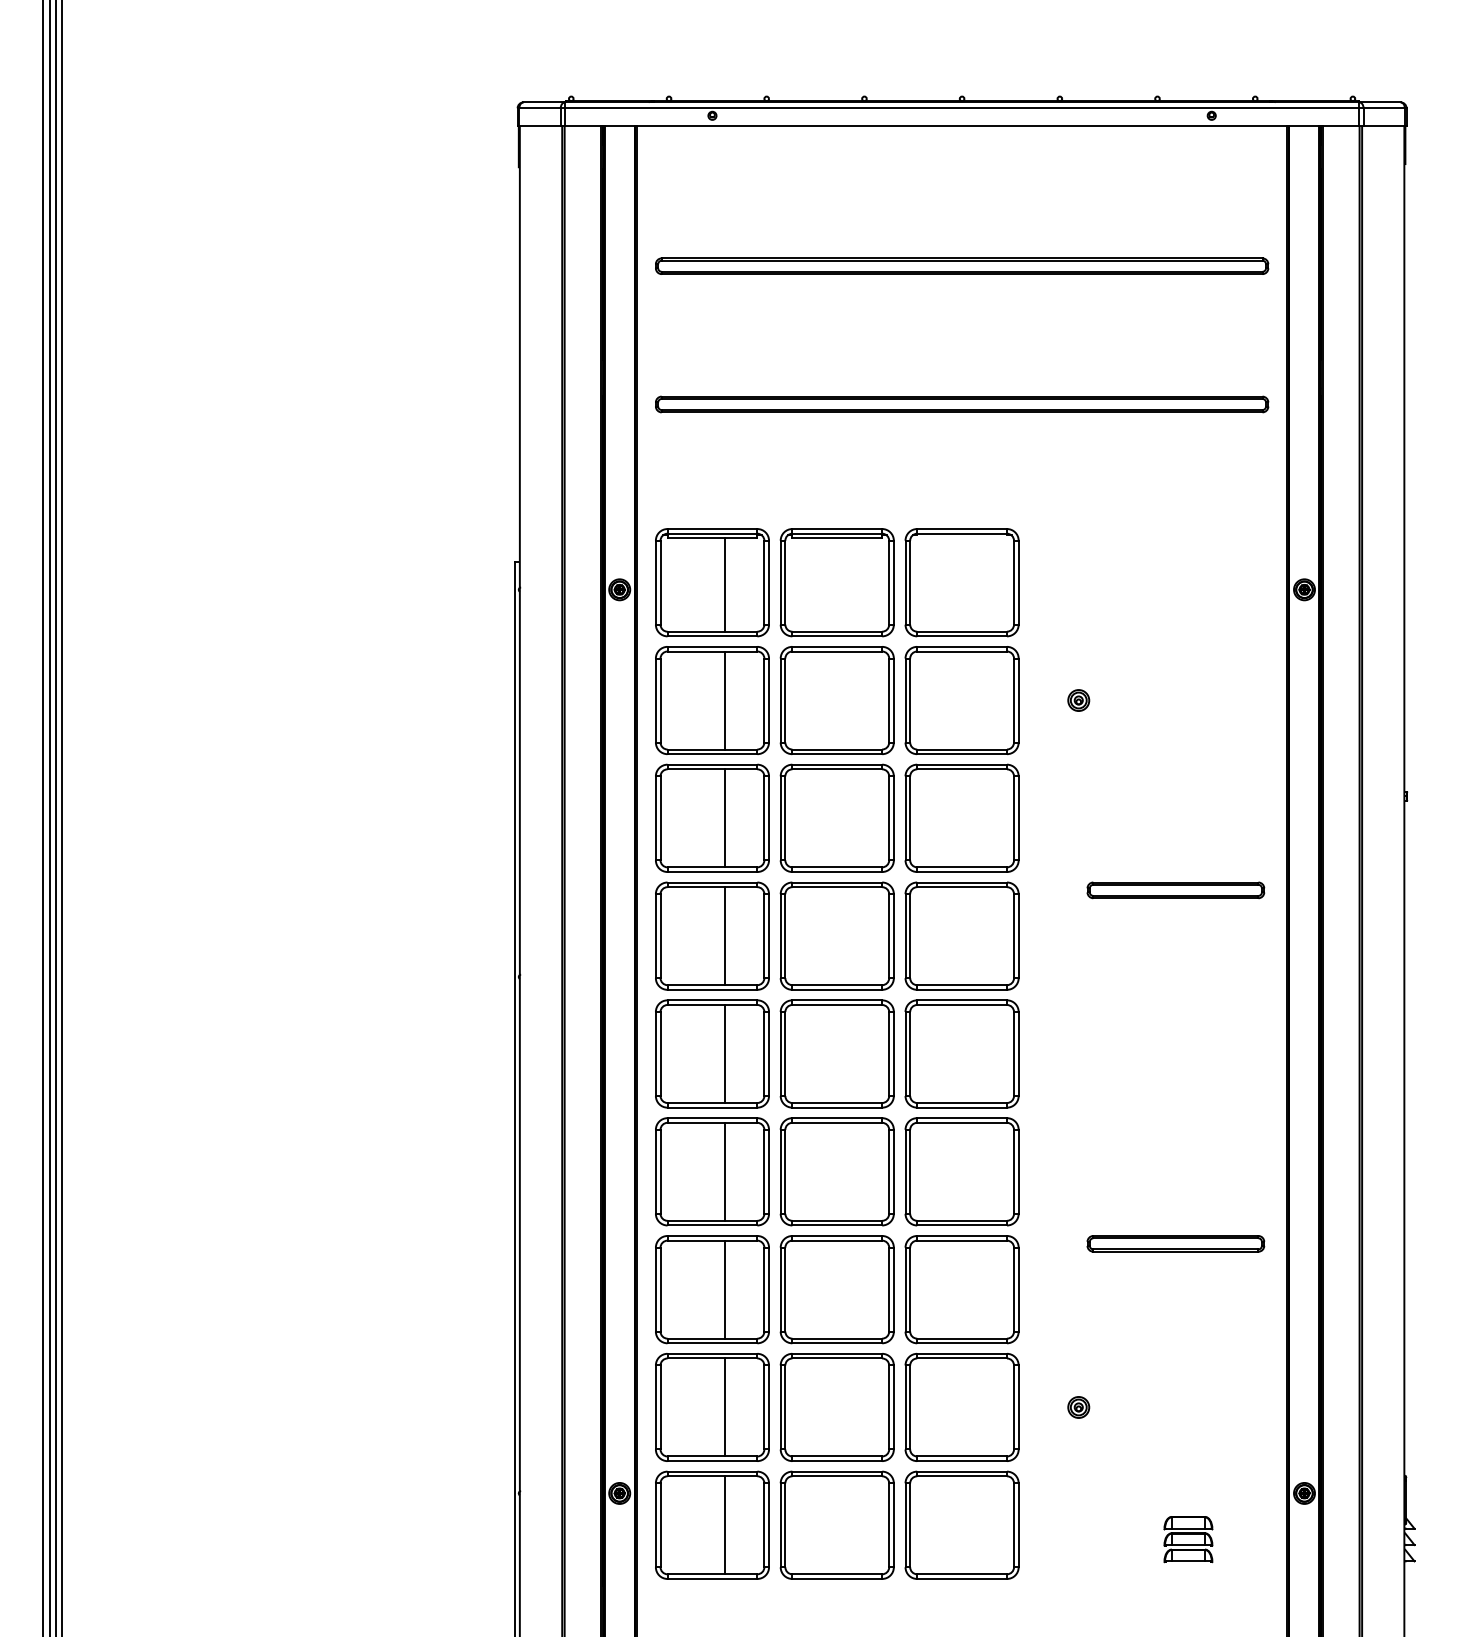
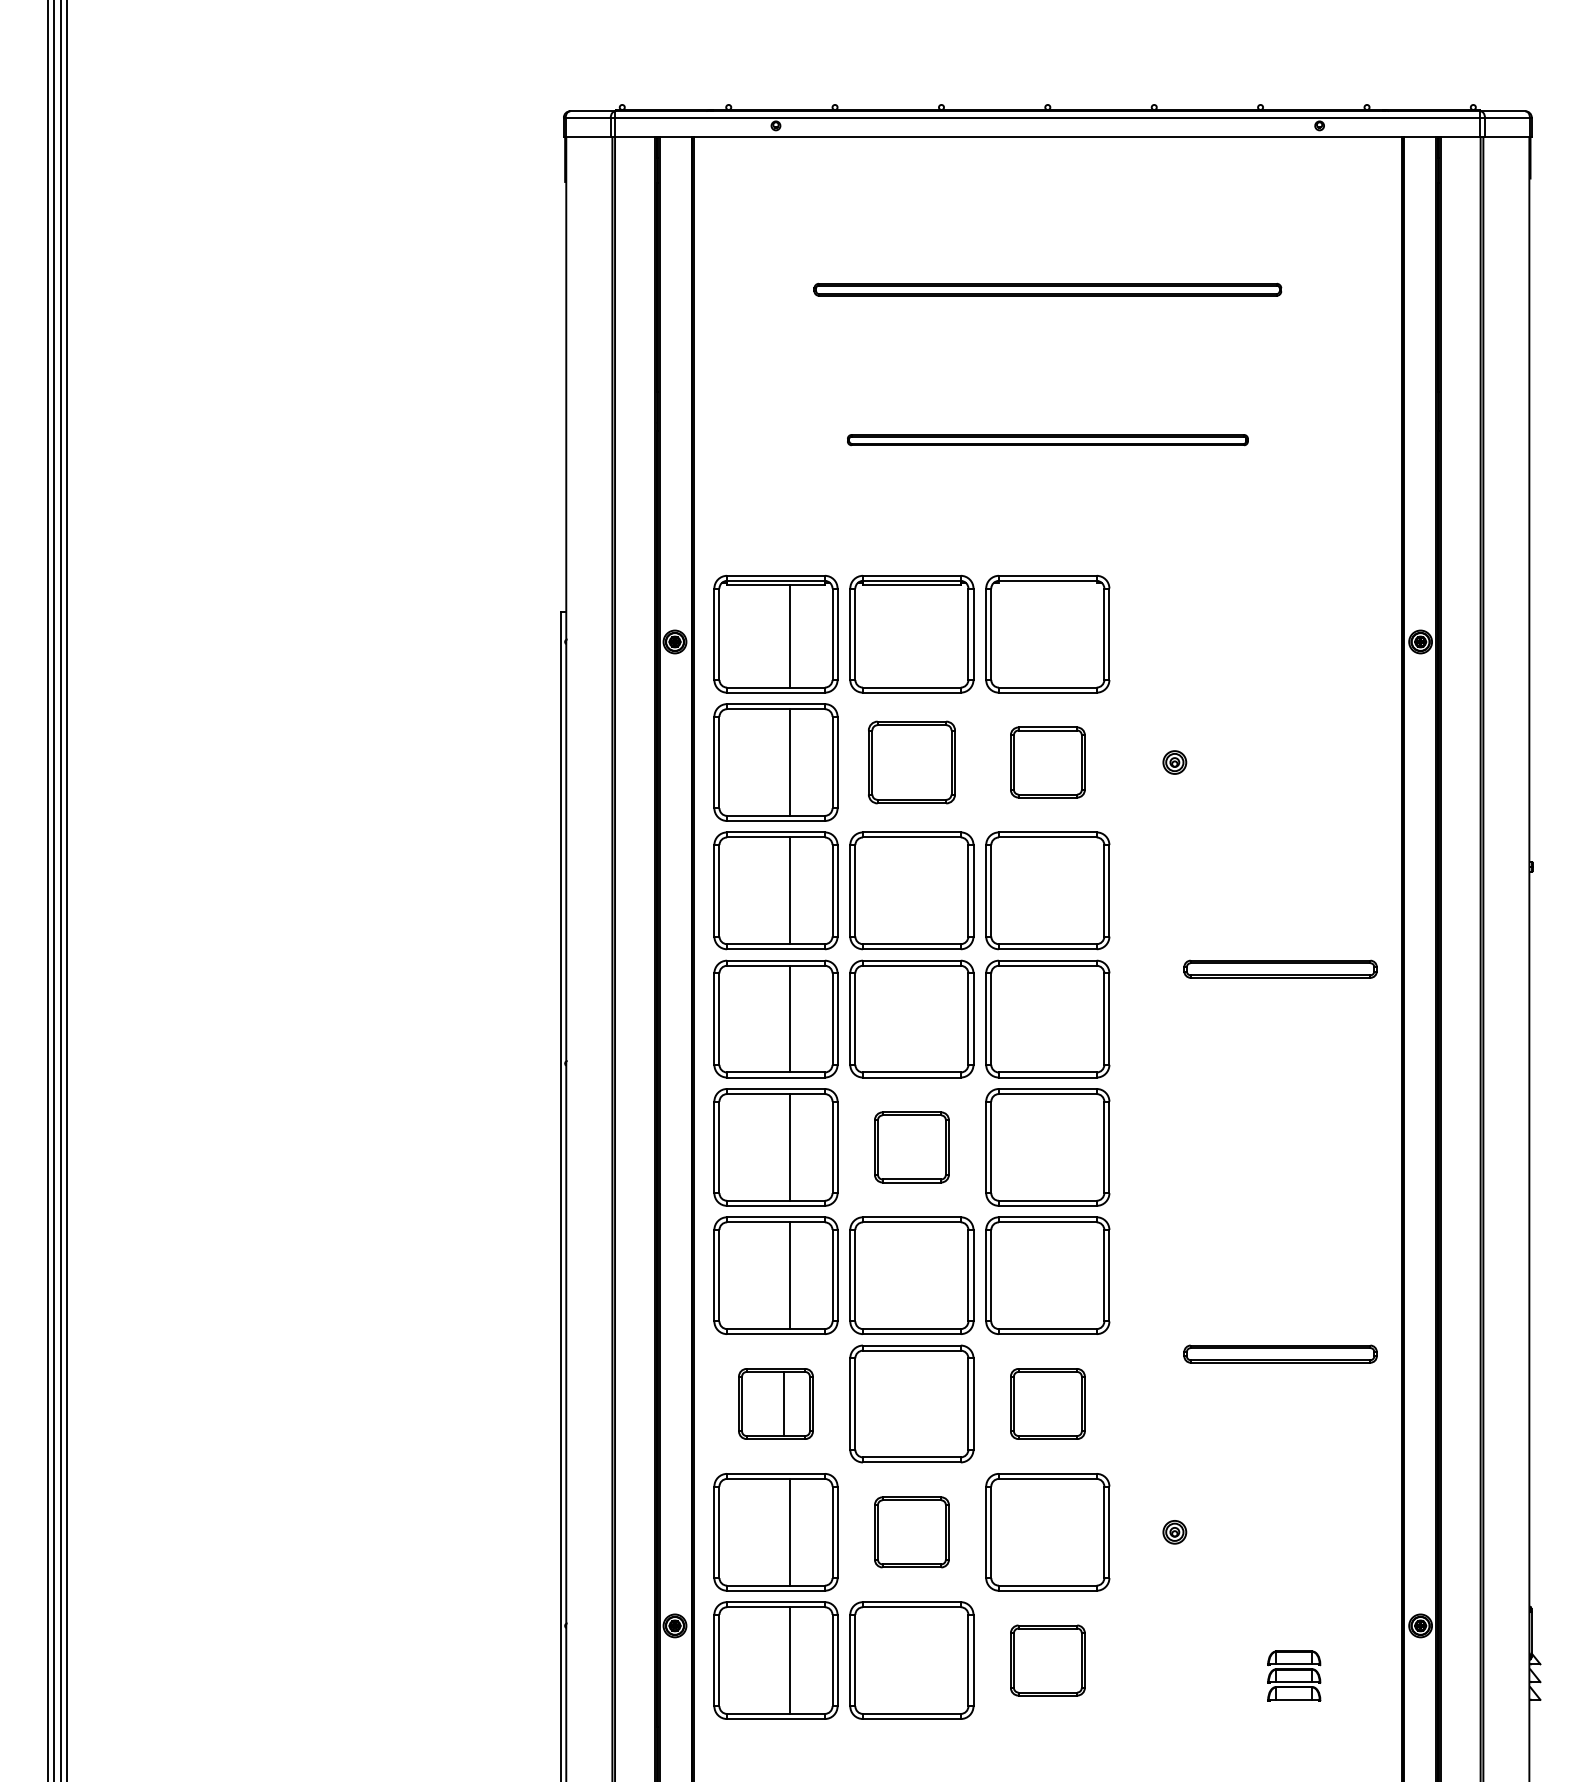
part: (961, 266) -> (1047, 289), size x0.7
part: (961, 403) -> (1047, 439), size x0.6
part: (836, 700) -> (911, 762), size x0.7
part: (961, 700) -> (1047, 762), size x0.6
part: (836, 1054) -> (911, 1147), size x0.6
part: (712, 1289) -> (775, 1403), size x0.6
part: (961, 1289) -> (1047, 1403), size x0.6
part: (836, 1407) -> (911, 1532), size x0.6
part: (961, 1525) -> (1047, 1660), size x0.6

